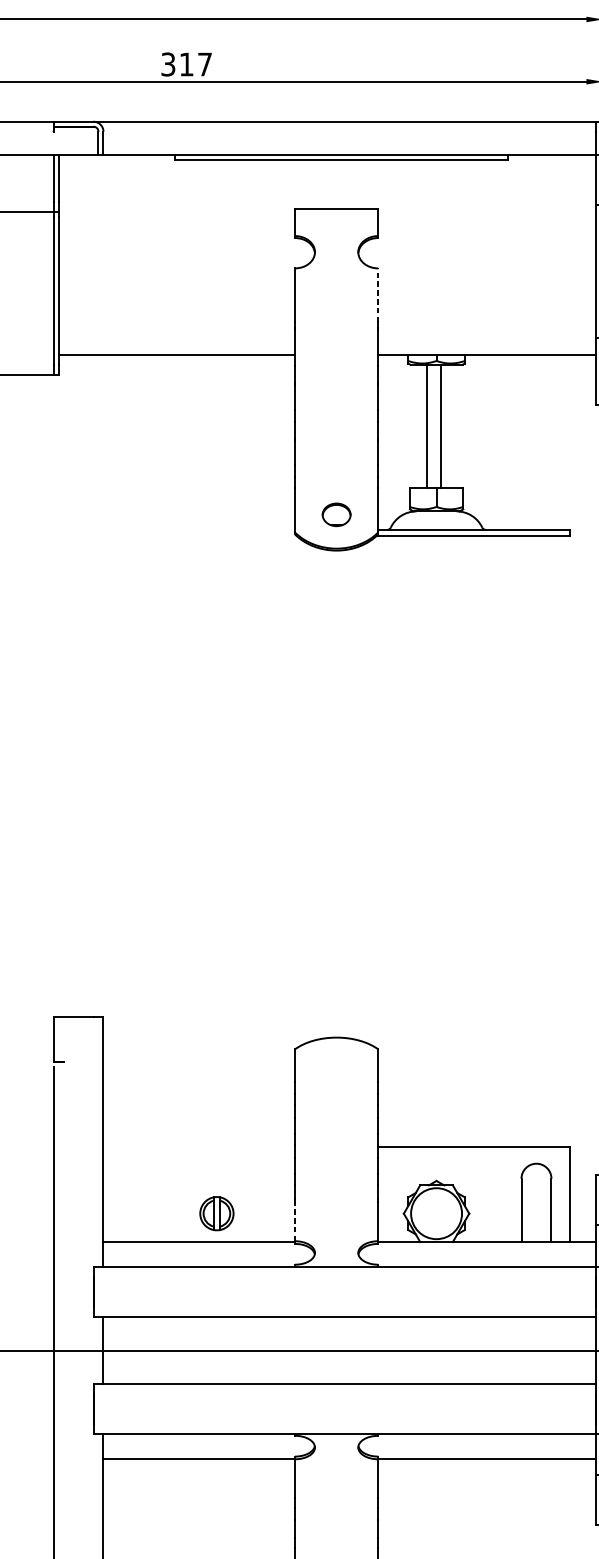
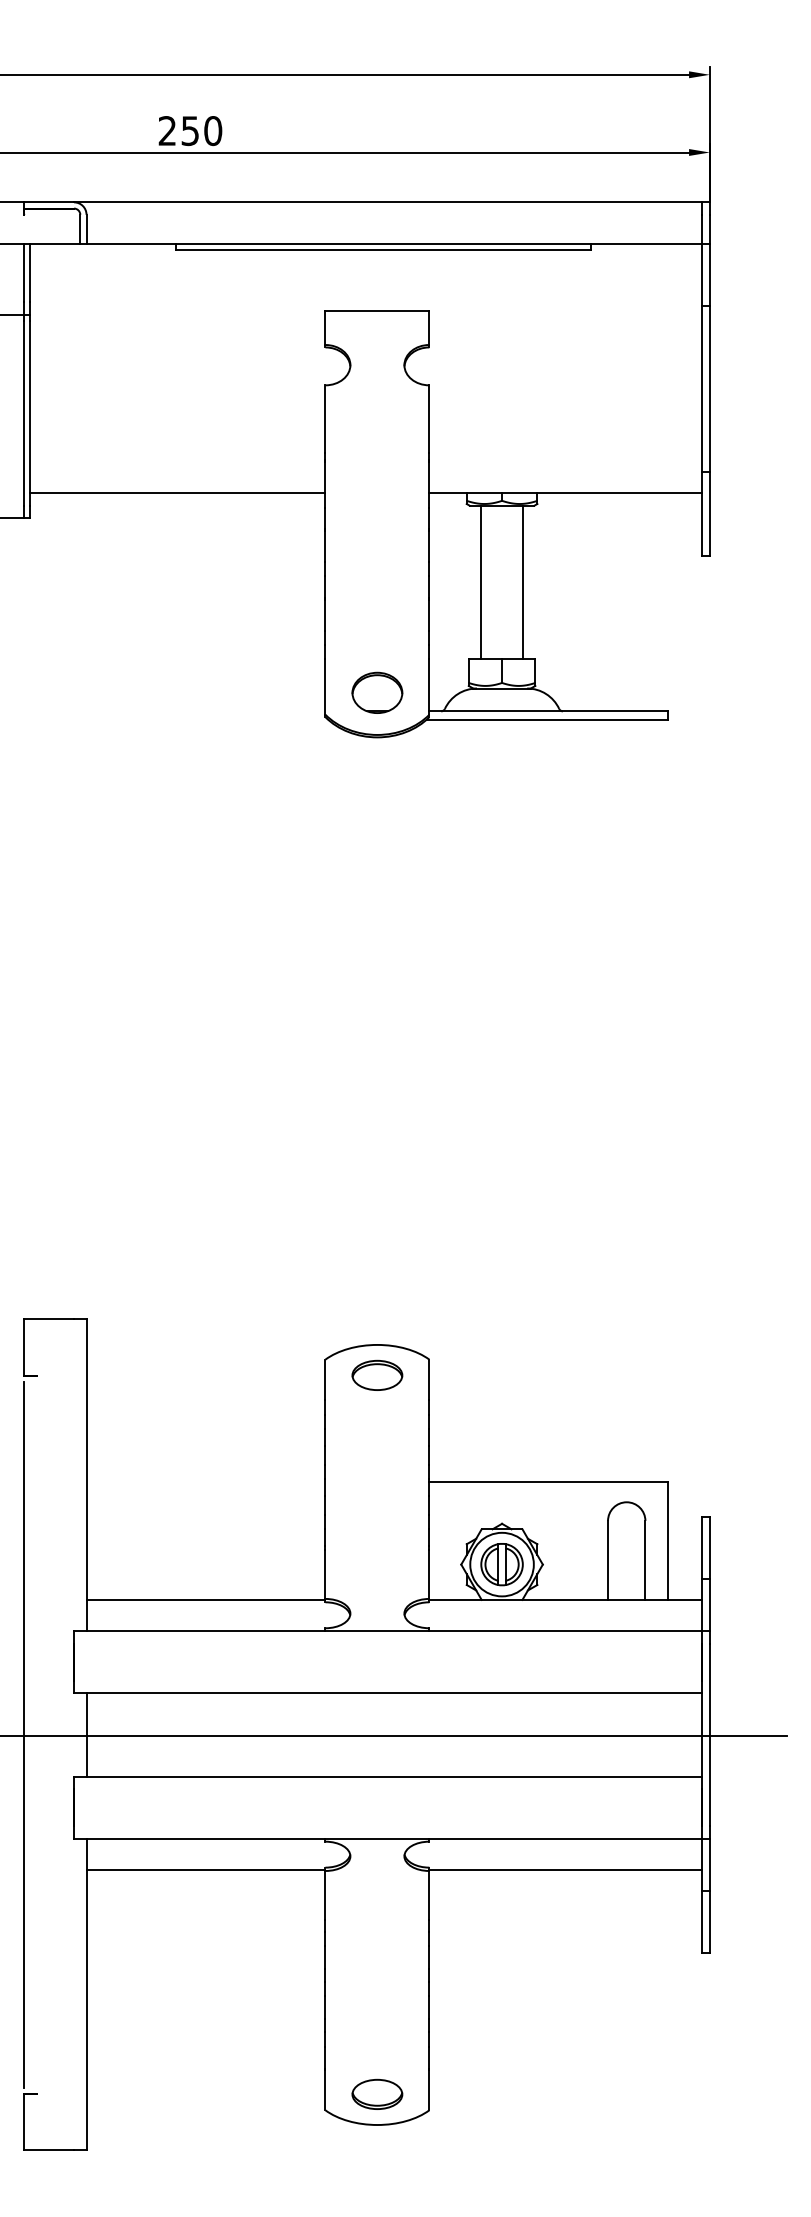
text: (186, 64) -> (190, 131), 317 -> 250
line: (378, 294) -> (429, 418), dashed -> solid
line: (426, 426) -> (522, 582), moved
line: (440, 426) -> (481, 582), moved
part: (336, 514) -> (377, 692), size x1.43
part: (336, 1061) -> (377, 1374), added
part: (216, 1213) -> (501, 1564), moved
line: (295, 1221) -> (325, 1574), dashed -> solid

